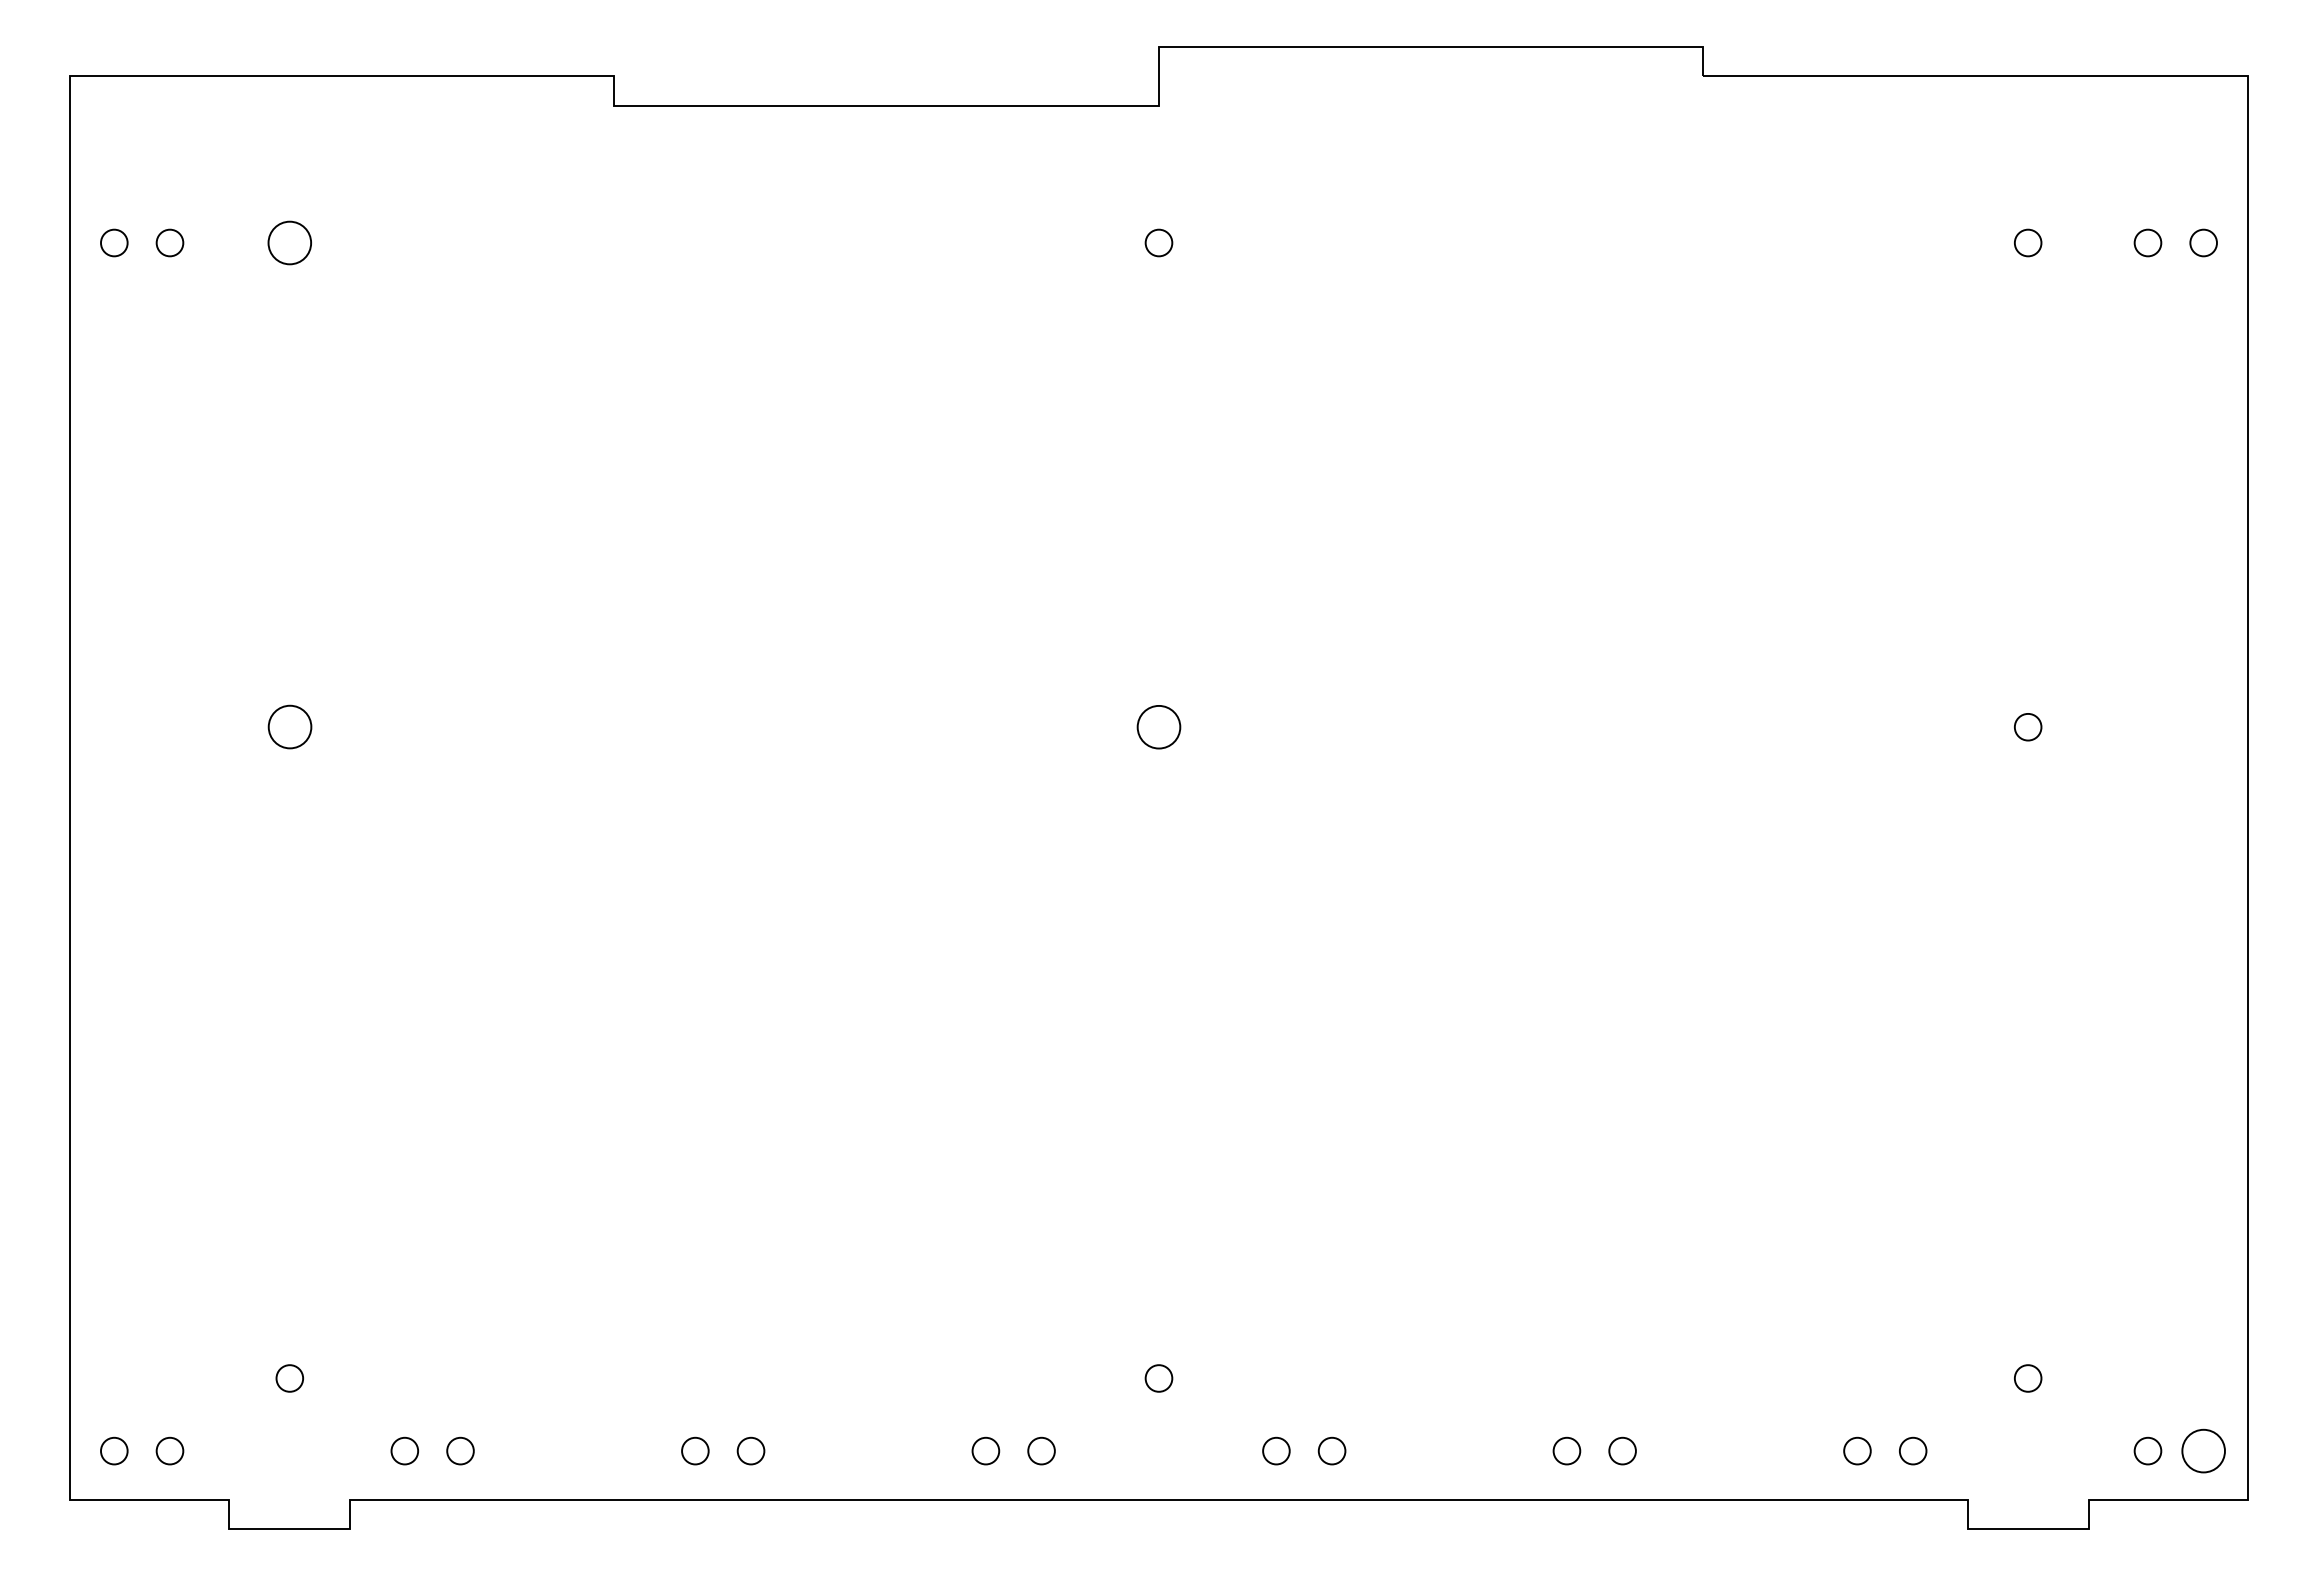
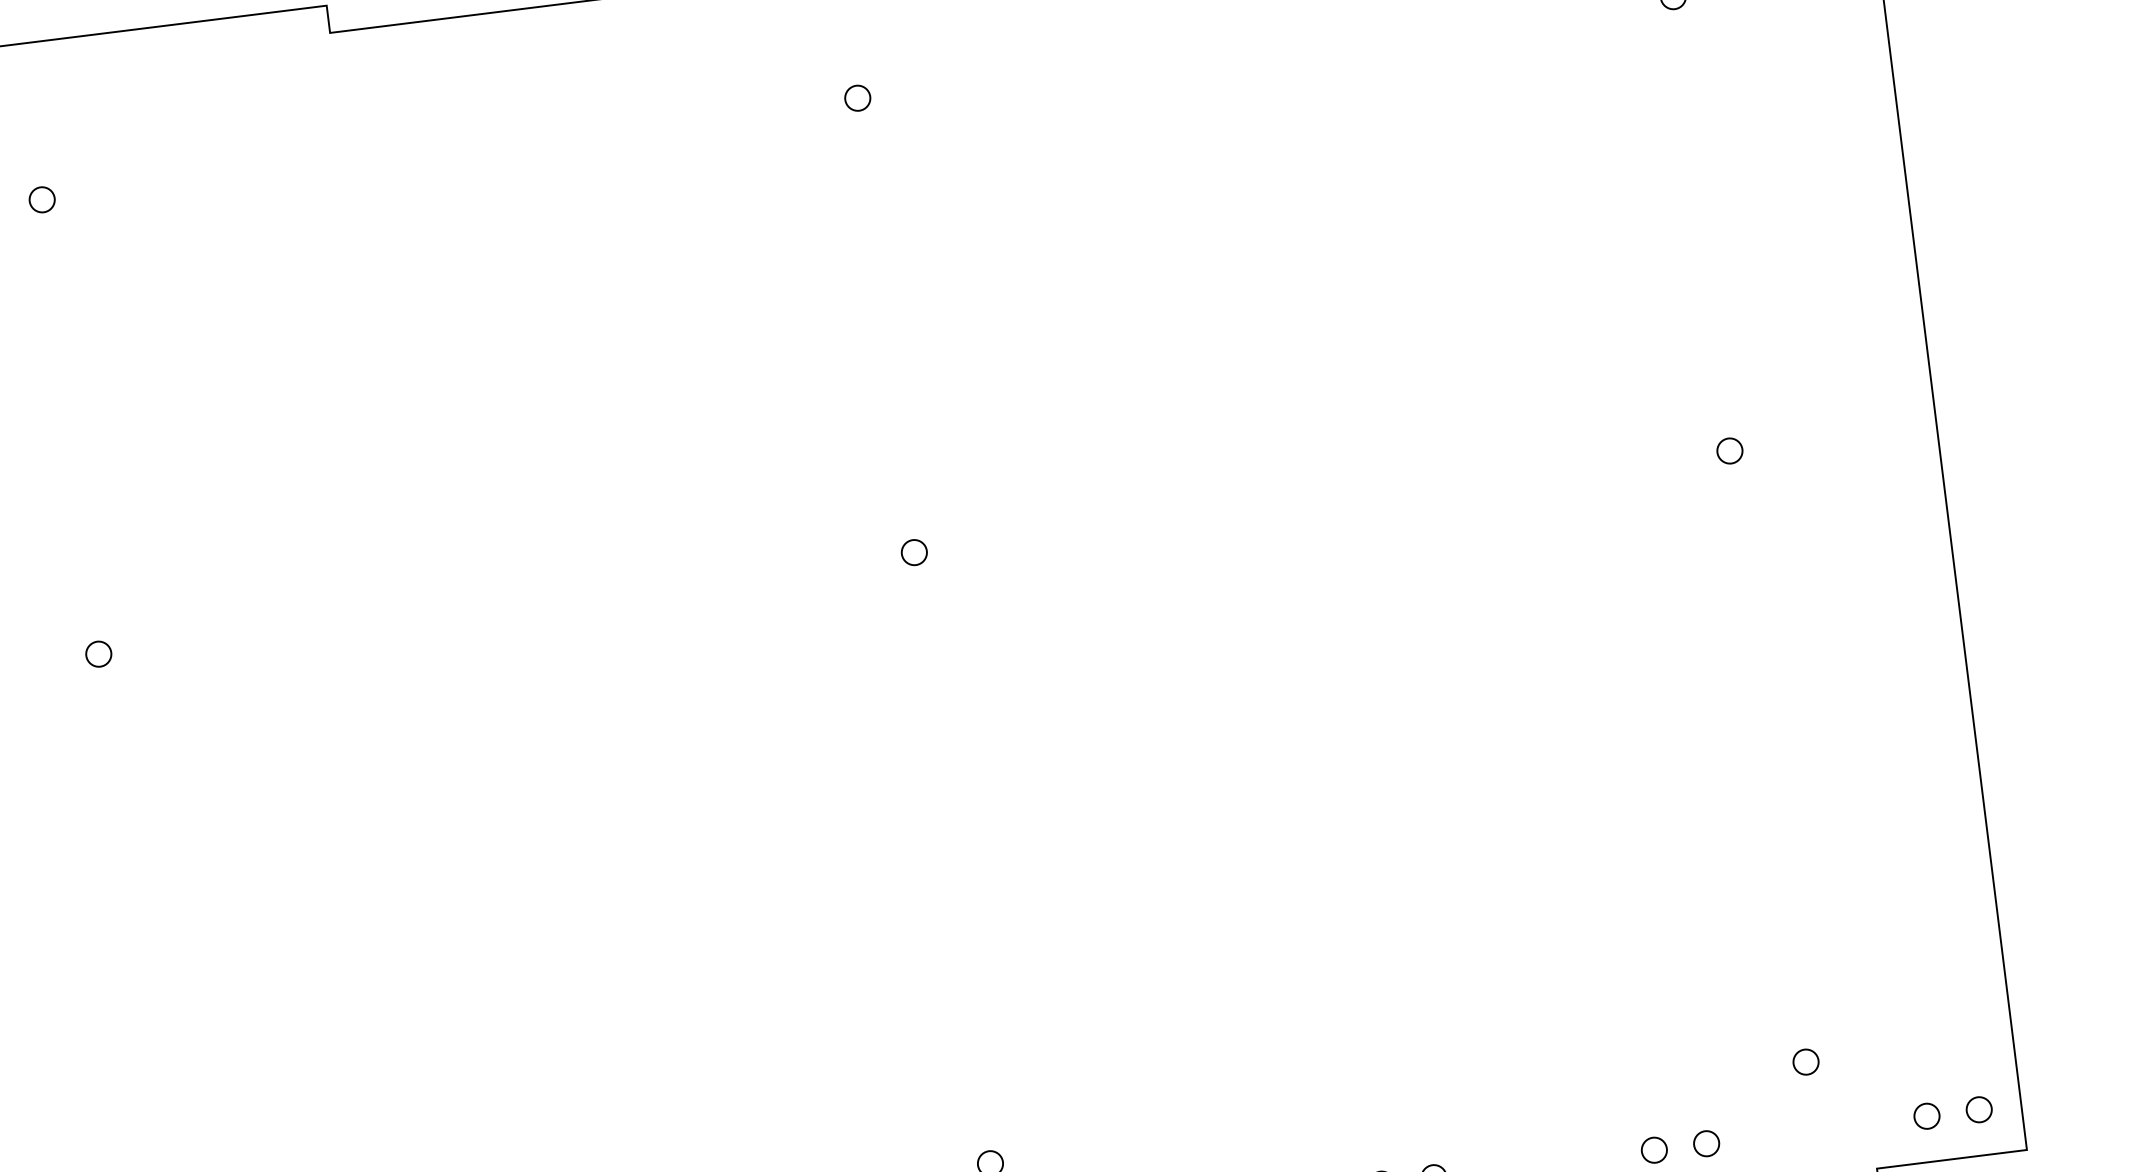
circle: (289, 242) -> (41, 199), size x0.62
circle: (1158, 726) -> (913, 551), size x0.62
circle: (289, 727) -> (98, 654), size x0.62
circle: (2203, 1450) -> (1979, 1109), size x0.62

